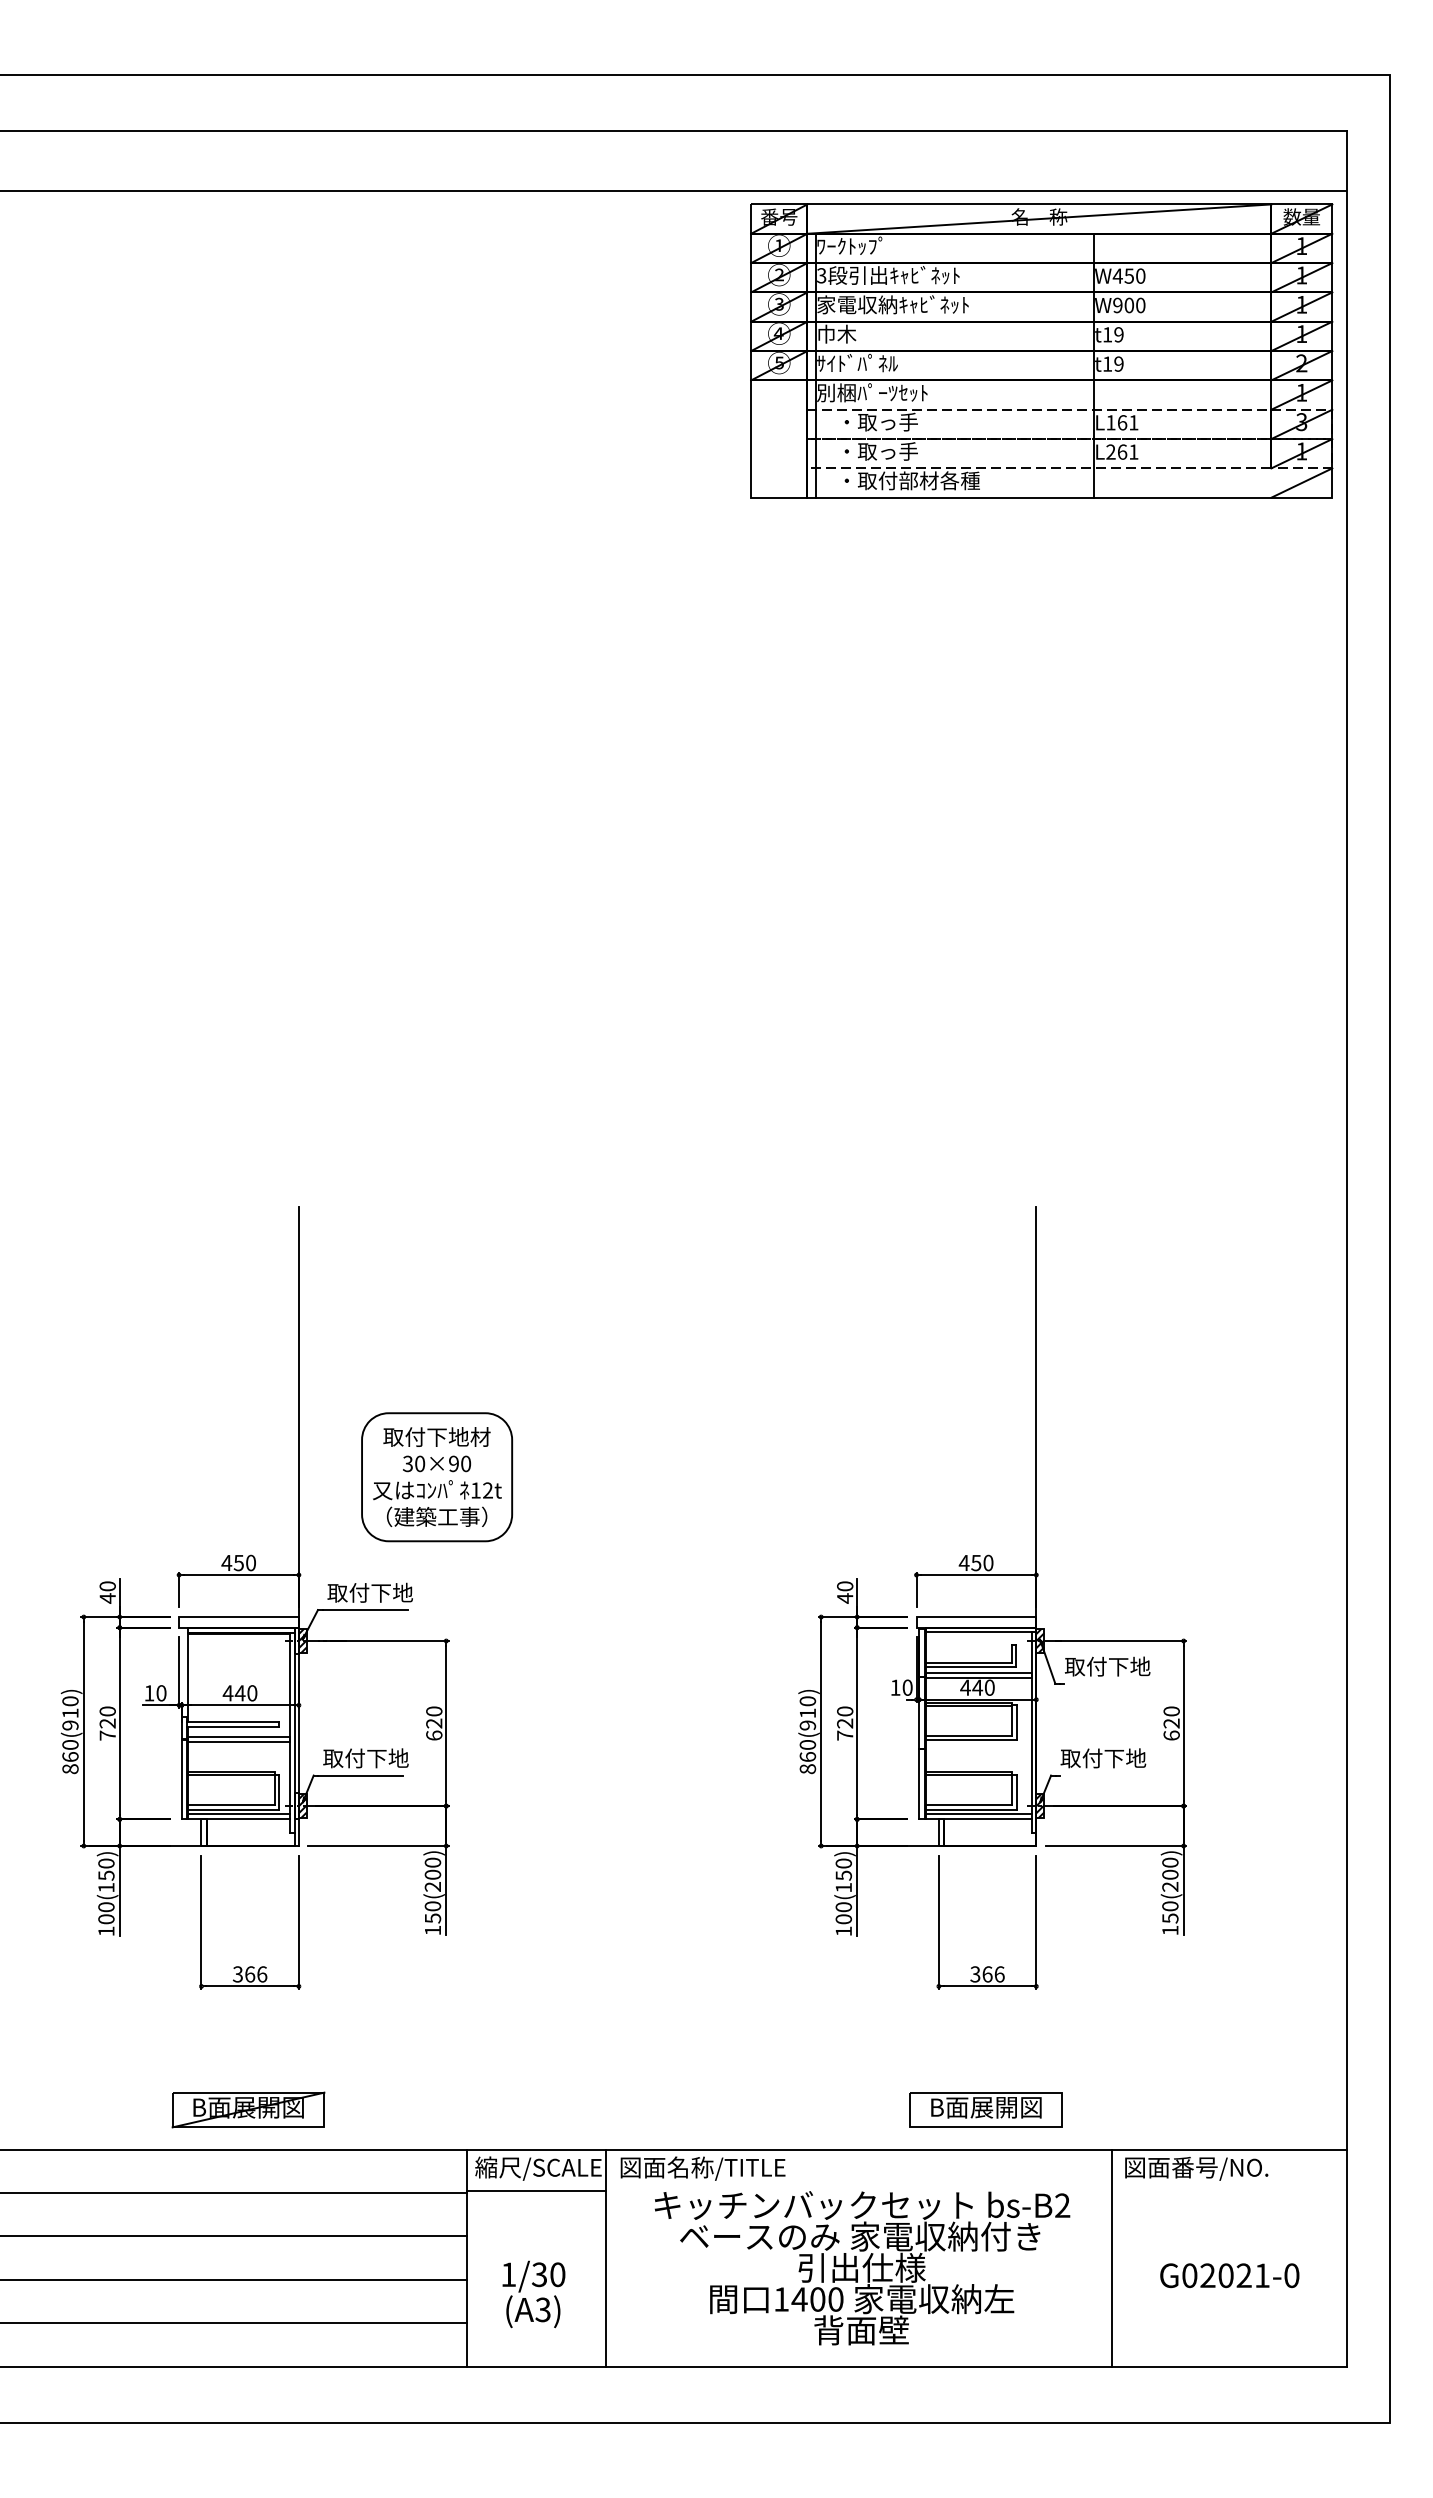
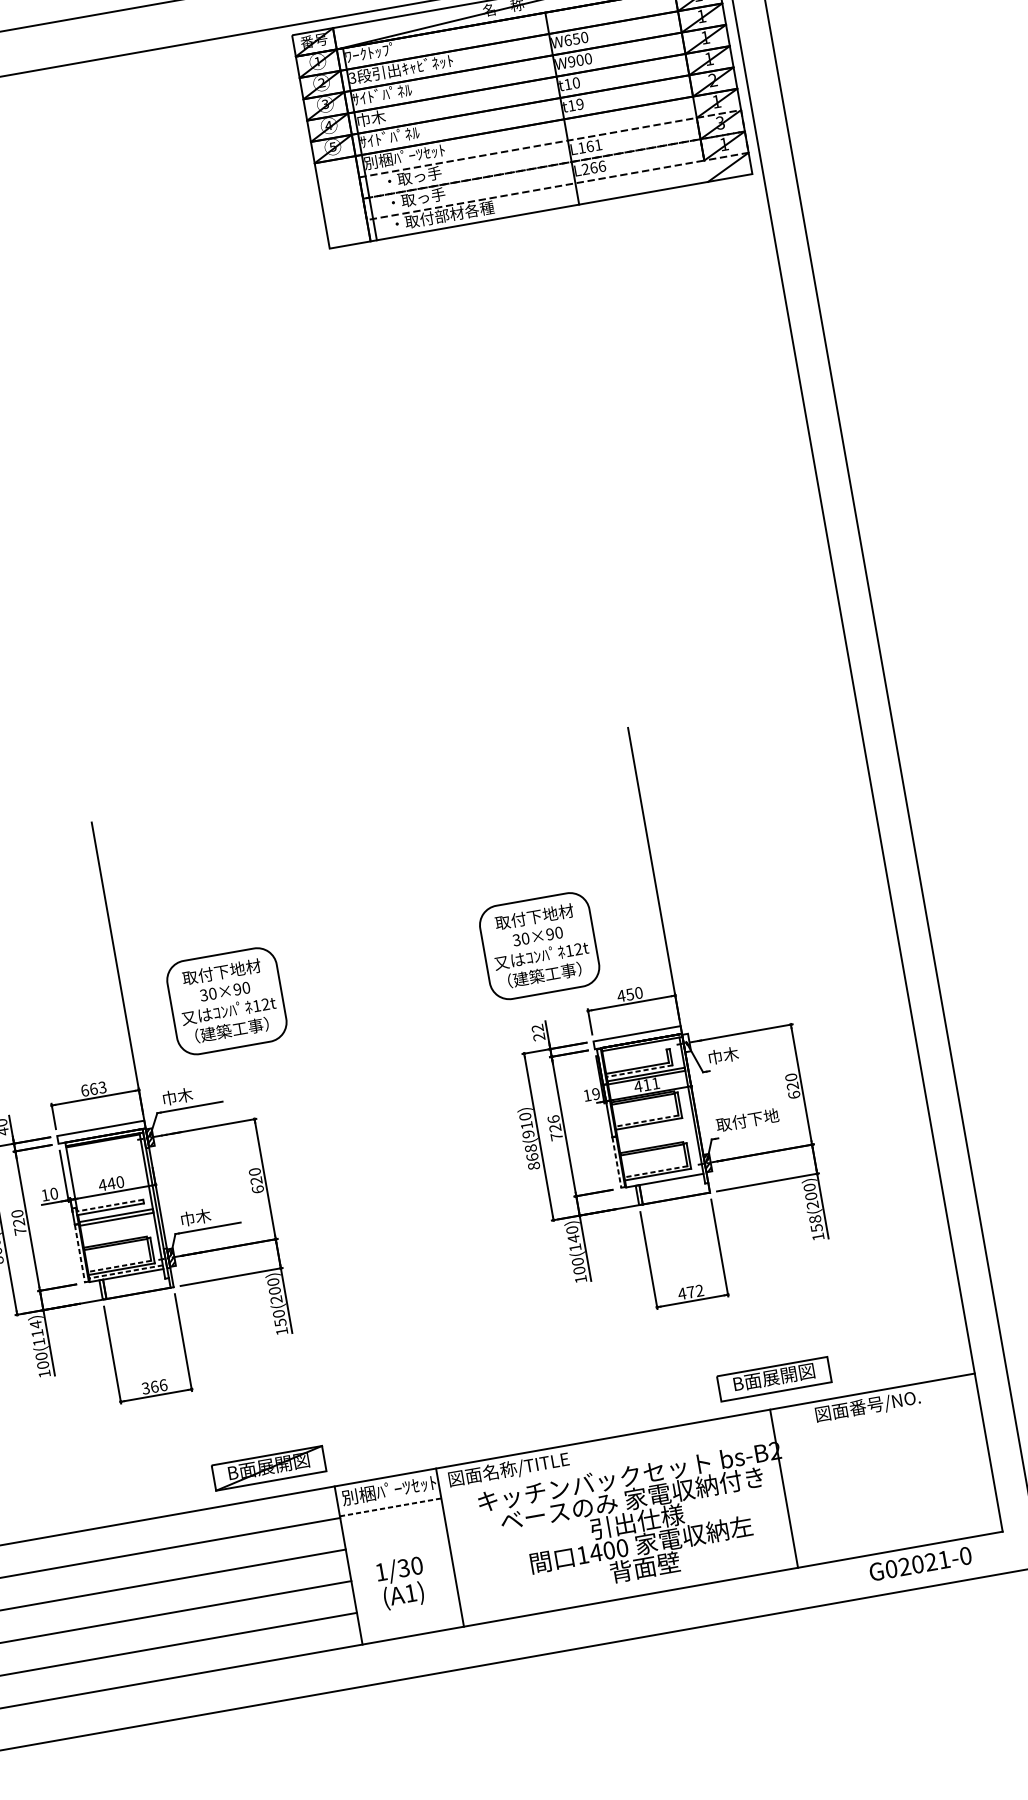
text: (1117, 275) -> (567, 40), W450 -> W650
text: (892, 304) -> (407, 89), 家電収納ｷｬﾋﾞﾈｯﾄ -> ｻｲﾄﾞﾊﾟﾈﾙ
text: (1118, 334) -> (575, 82), t19 -> t10
text: (1133, 451) -> (601, 165), L261 -> L266
part: (867, 1477) -> (539, 946), added
text: (238, 1562) -> (93, 1088), 450 -> 663
text: (369, 1592) -> (192, 1093), 取付下地 -> 巾木
text: (845, 1592) -> (538, 1032), 40 -> 22
hatch: (1040, 1641) -> (686, 1043), removed
text: (1107, 1666) -> (738, 1052), 取付下地 -> 巾木
line: (970, 1667) -> (639, 1071), solid -> dashed
text: (907, 1687) -> (596, 1093), 10 -> 19
text: (983, 1687) -> (651, 1084), 440 -> 411
text: (845, 1711) -> (553, 1119), 720 -> 726
line: (233, 1722) -> (110, 1205), solid -> dashed
line: (968, 1735) -> (646, 1120), solid -> dashed
text: (807, 1744) -> (530, 1148), 860(910) -> 868(910)
text: (365, 1758) -> (210, 1215), 取付下地 -> 巾木
line: (181, 1779) -> (79, 1253), solid -> dashed
line: (919, 1783) -> (617, 1162), solid -> dashed
line: (231, 1805) -> (119, 1266), solid -> dashed
line: (968, 1805) -> (655, 1171), solid -> dashed
line: (238, 1814) -> (125, 1272), solid -> dashed
line: (978, 1814) -> (663, 1177), removed
text: (106, 1869) -> (36, 1328), 100(150) -> 100(114)
text: (843, 1875) -> (573, 1238), 100(150) -> 100(140)
text: (1170, 1906) -> (815, 1219), 150(200) -> 158(200)
text: (987, 1974) -> (690, 1292), 366 -> 472
part: (248, 2109) -> (269, 1467), moved
part: (985, 2109) -> (773, 1378), moved
text: (537, 2168) -> (388, 1491), 縮尺/SCALE -> 別梱ﾊﾟｰﾂｾｯﾄ
line: (536, 2190) -> (390, 1507), solid -> dashed
line: (1112, 2258) -> (784, 1488), moved
text: (1229, 2275) -> (920, 1563), moved
text: (542, 2309) -> (410, 1593), (A3) -> (A1)

